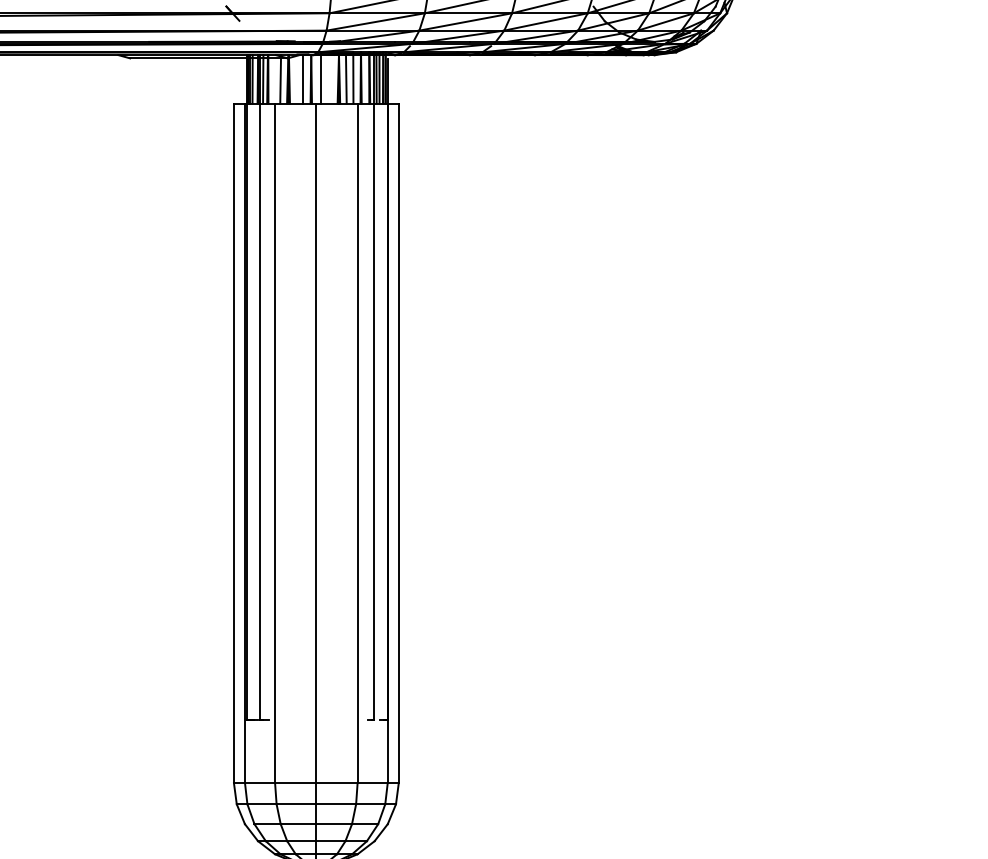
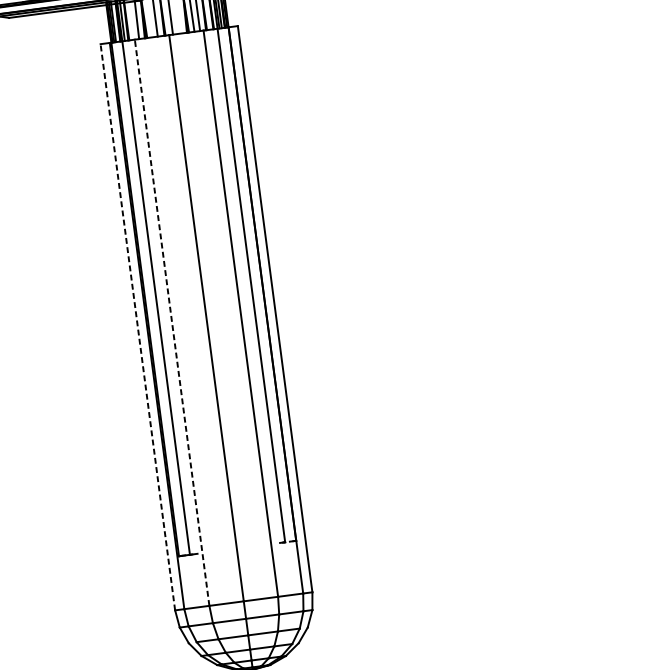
line: (233, 443) -> (137, 327), solid -> dashed
line: (275, 443) -> (172, 322), solid -> dashed

